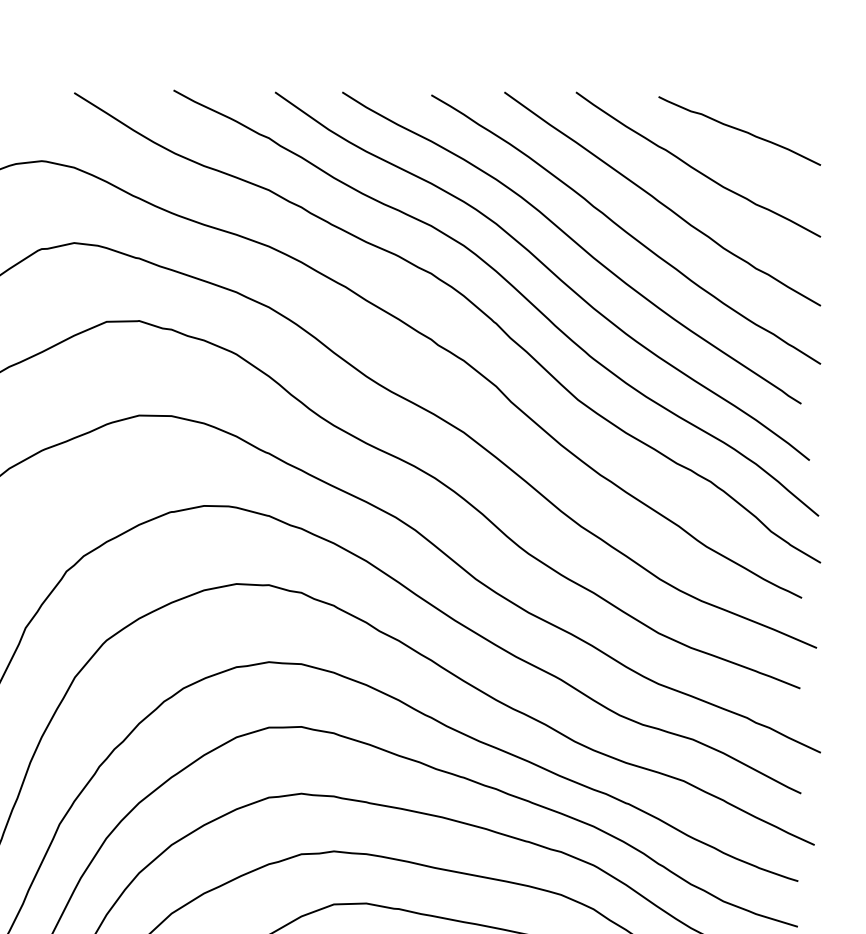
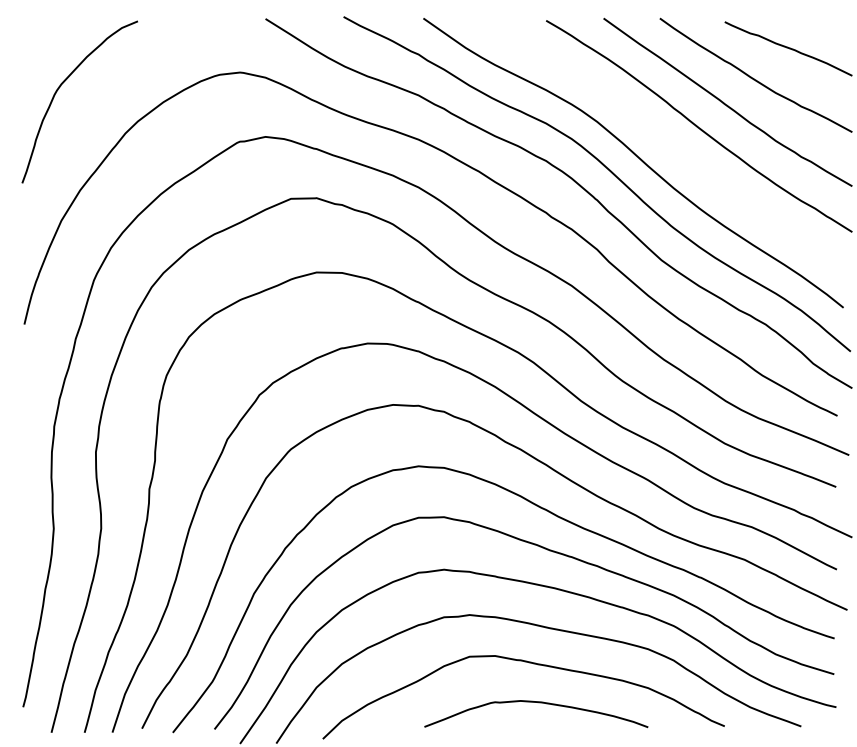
curve: (575, 243) -> (659, 137), removed

